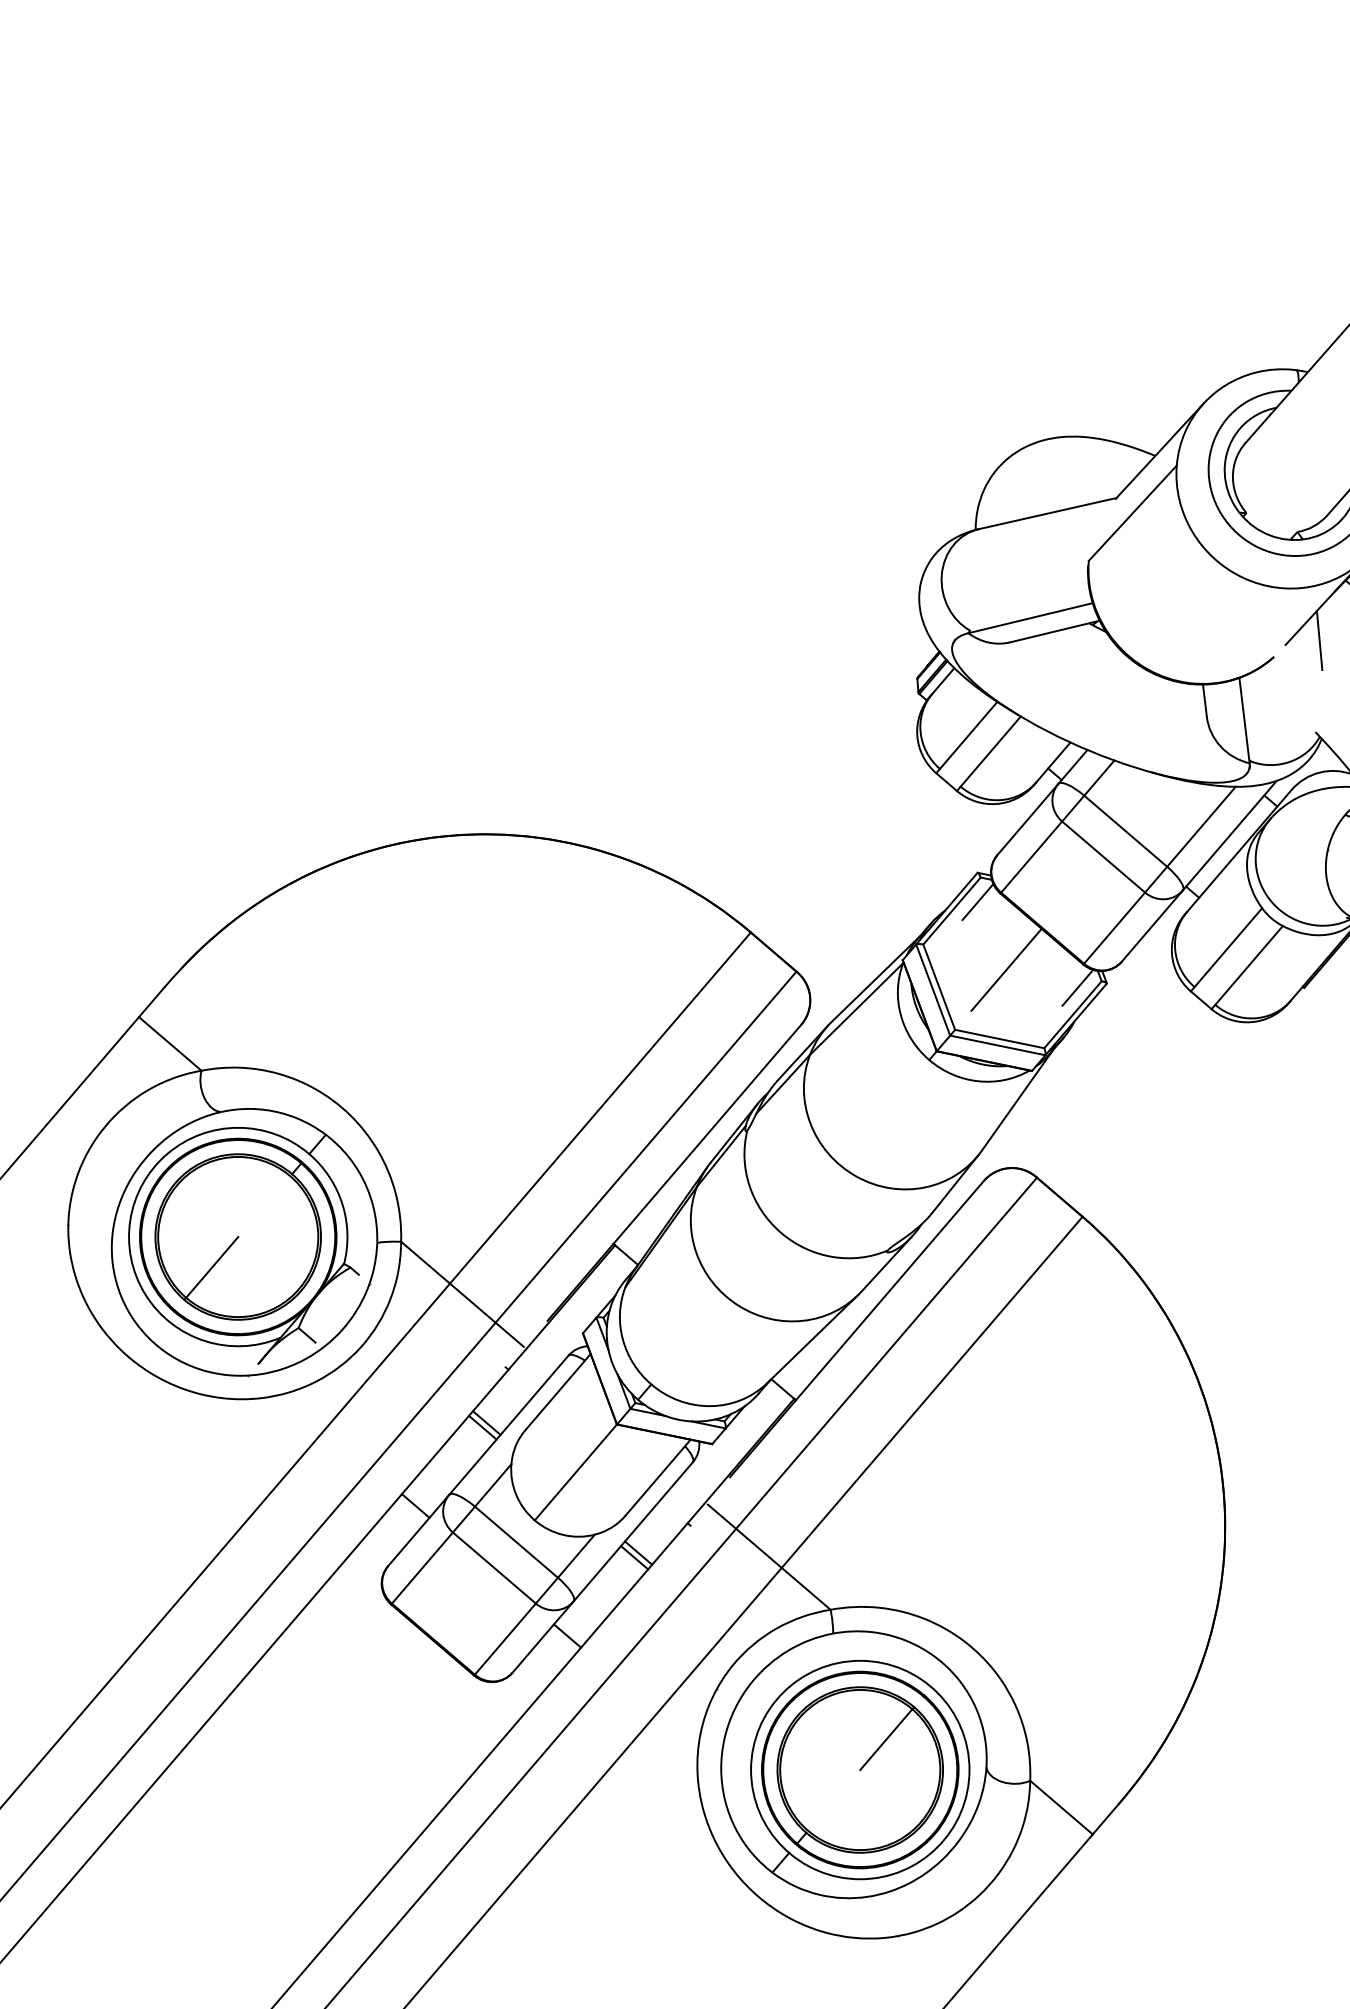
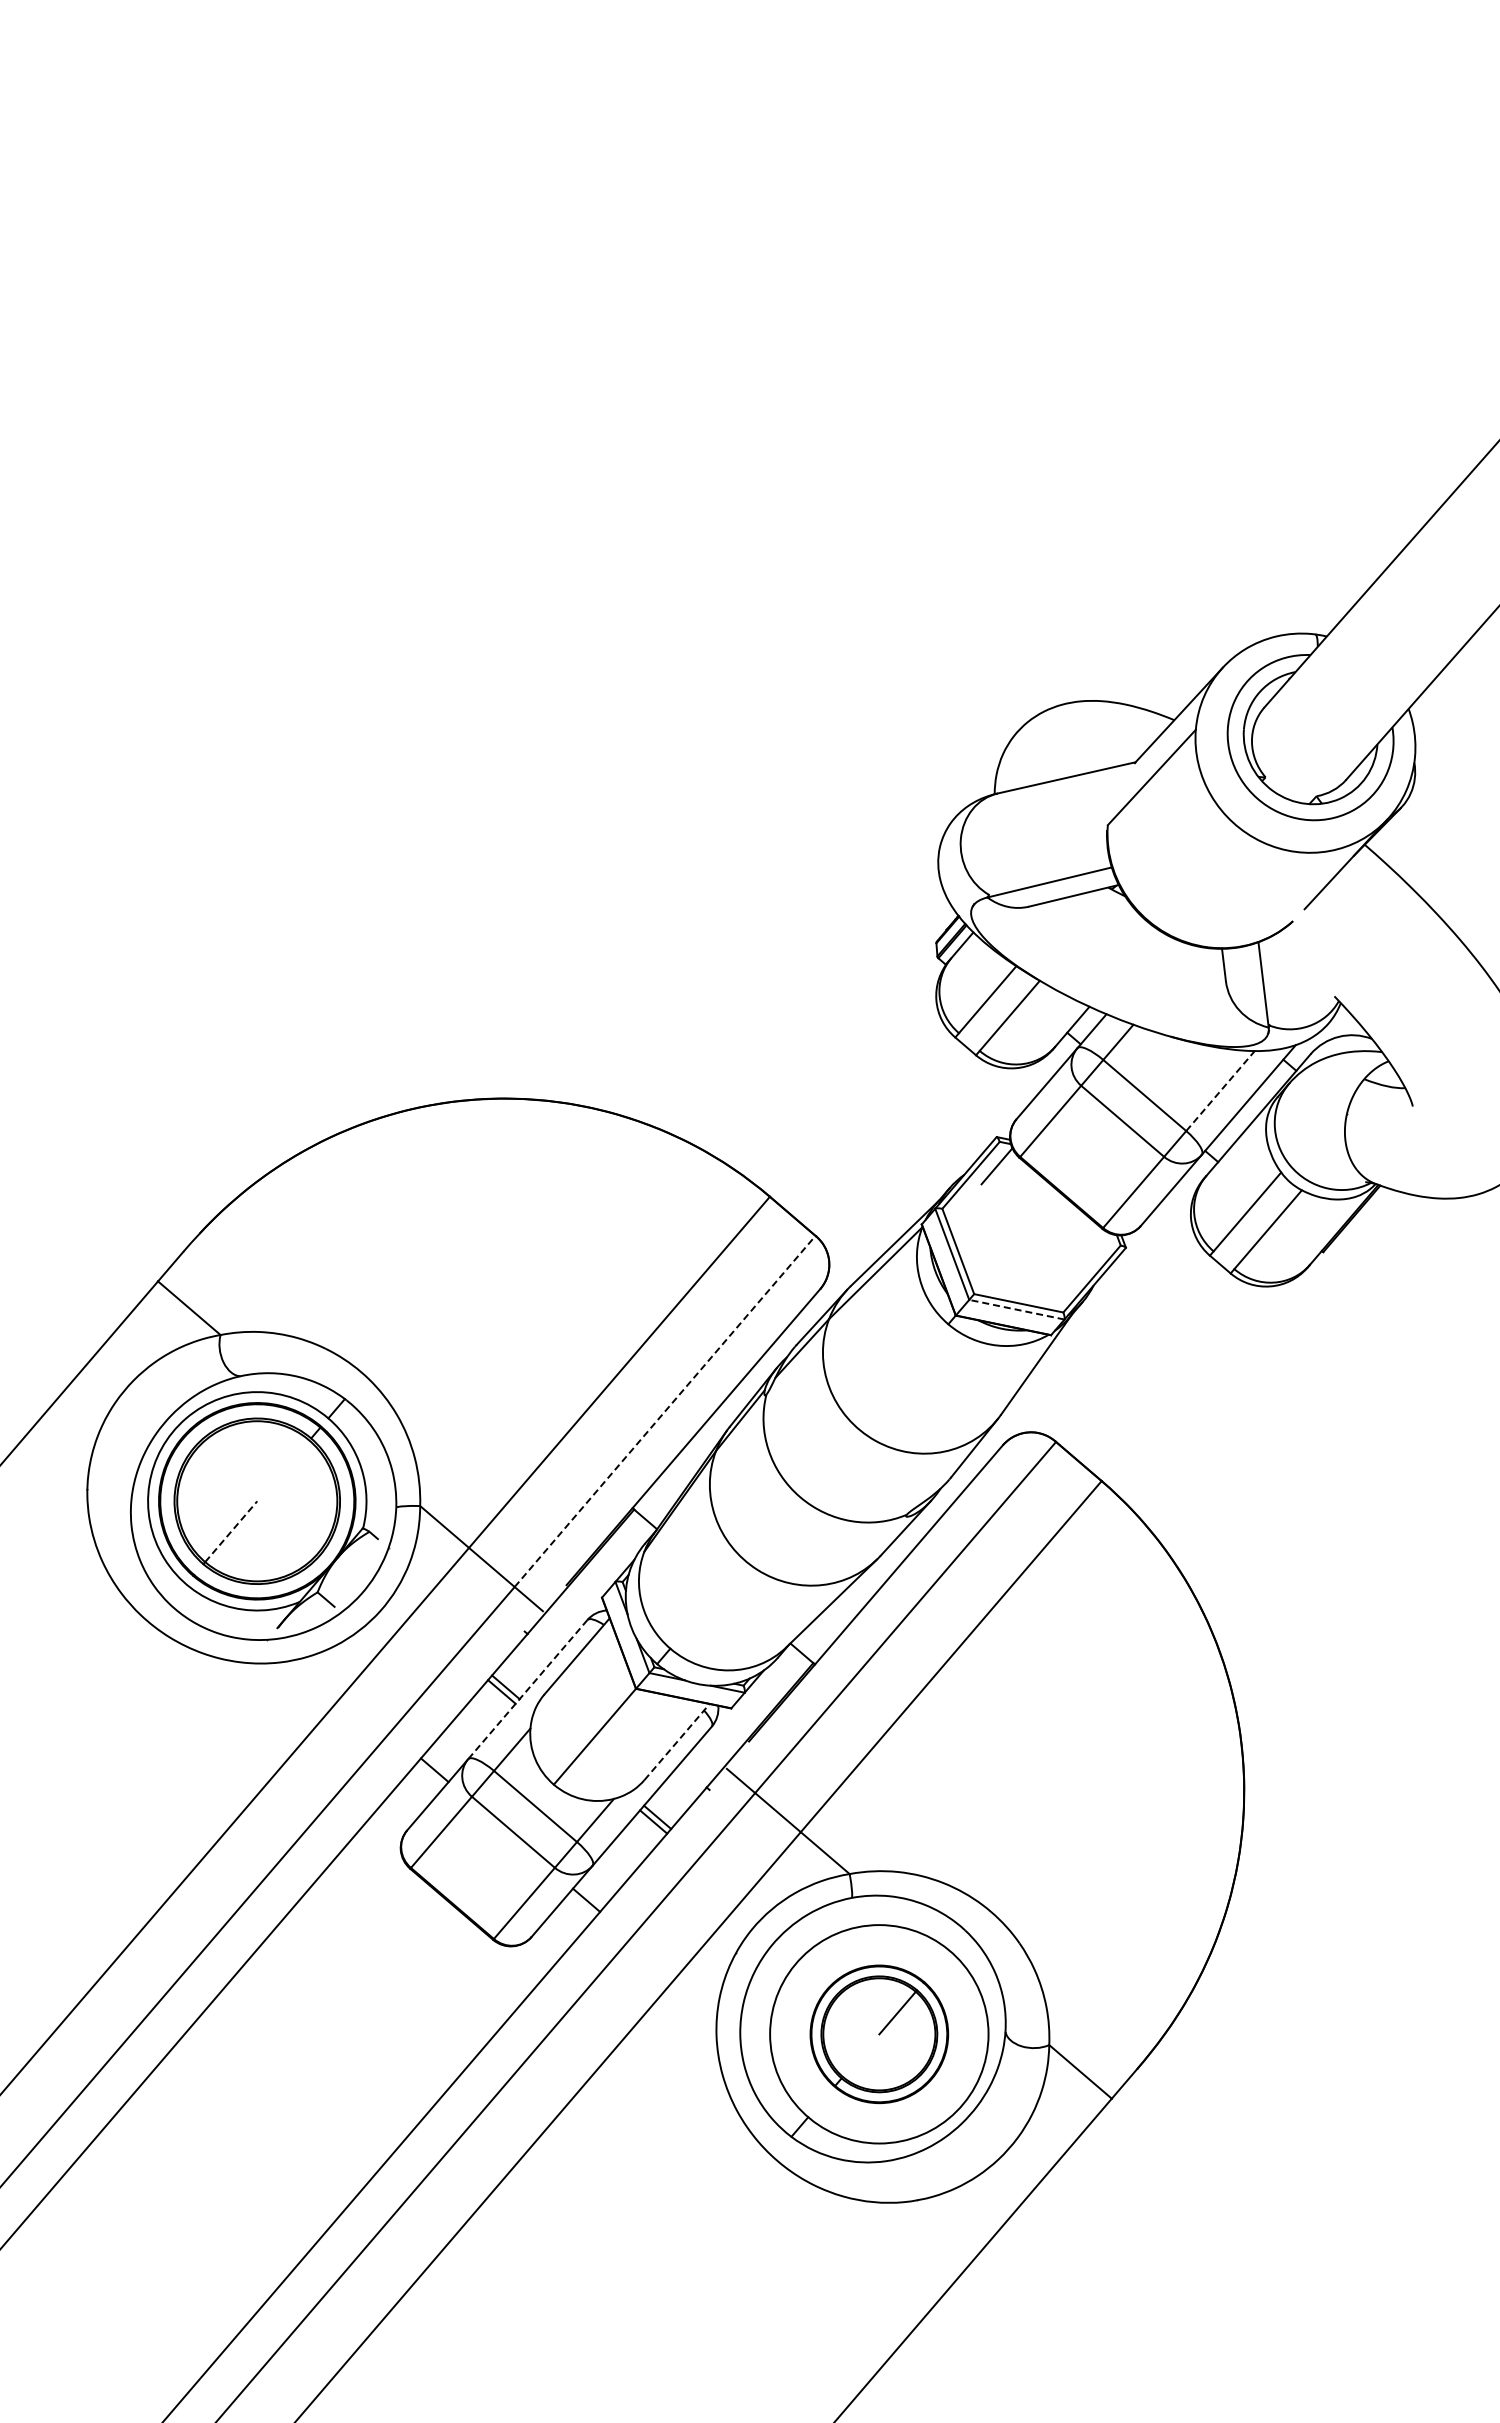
line: (1319, 640) -> (1338, 904), removed
line: (1201, 827) -> (1220, 1091), solid -> dashed
line: (1006, 970) -> (1025, 1234), removed
line: (1077, 988) -> (1096, 1252), removed
line: (997, 1045) -> (1016, 1309), solid -> dashed
line: (646, 1147) -> (665, 1411), solid -> dashed
line: (212, 1267) -> (231, 1531), solid -> dashed
line: (508, 1425) -> (527, 1689), solid -> dashed
line: (658, 1477) -> (677, 1741), solid -> dashed
part: (860, 1770) -> (879, 2034), size x0.7

